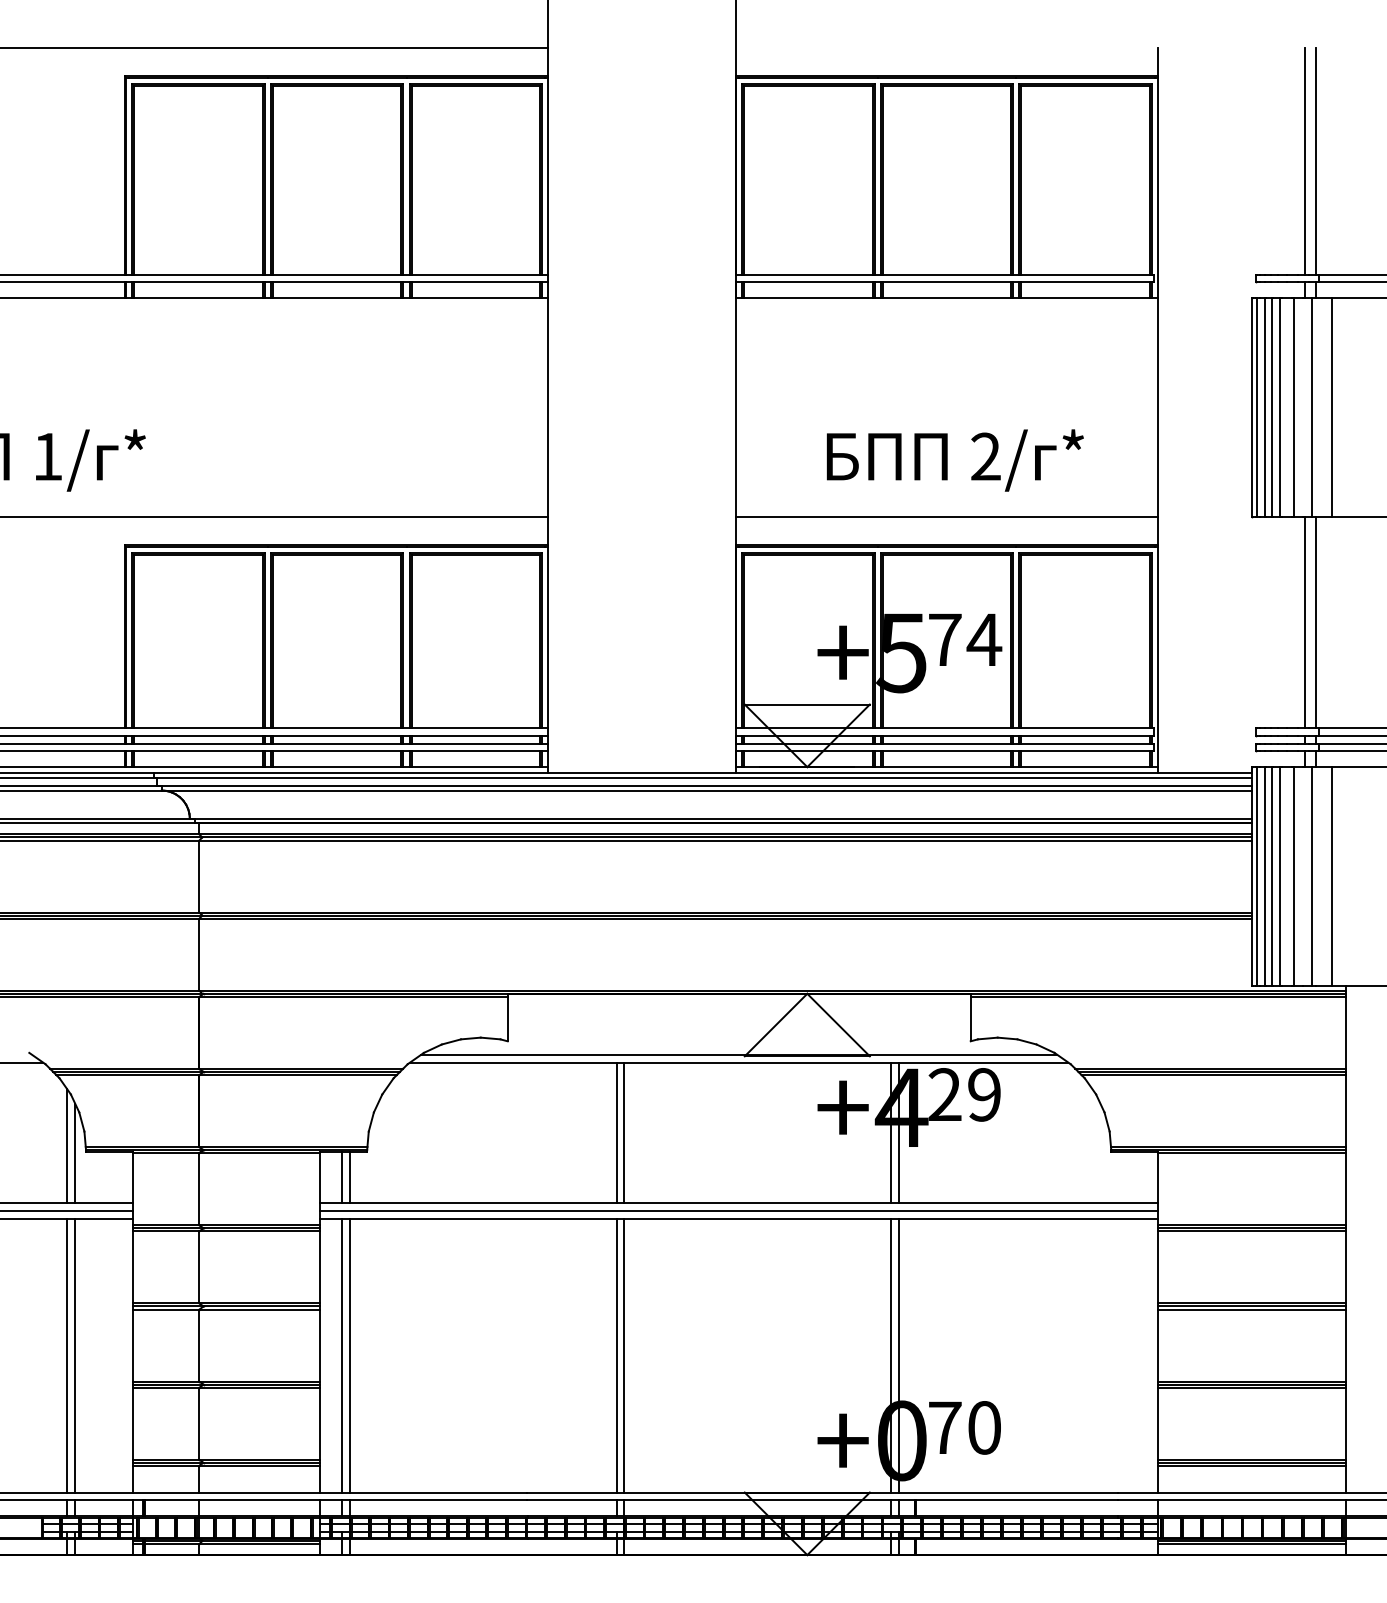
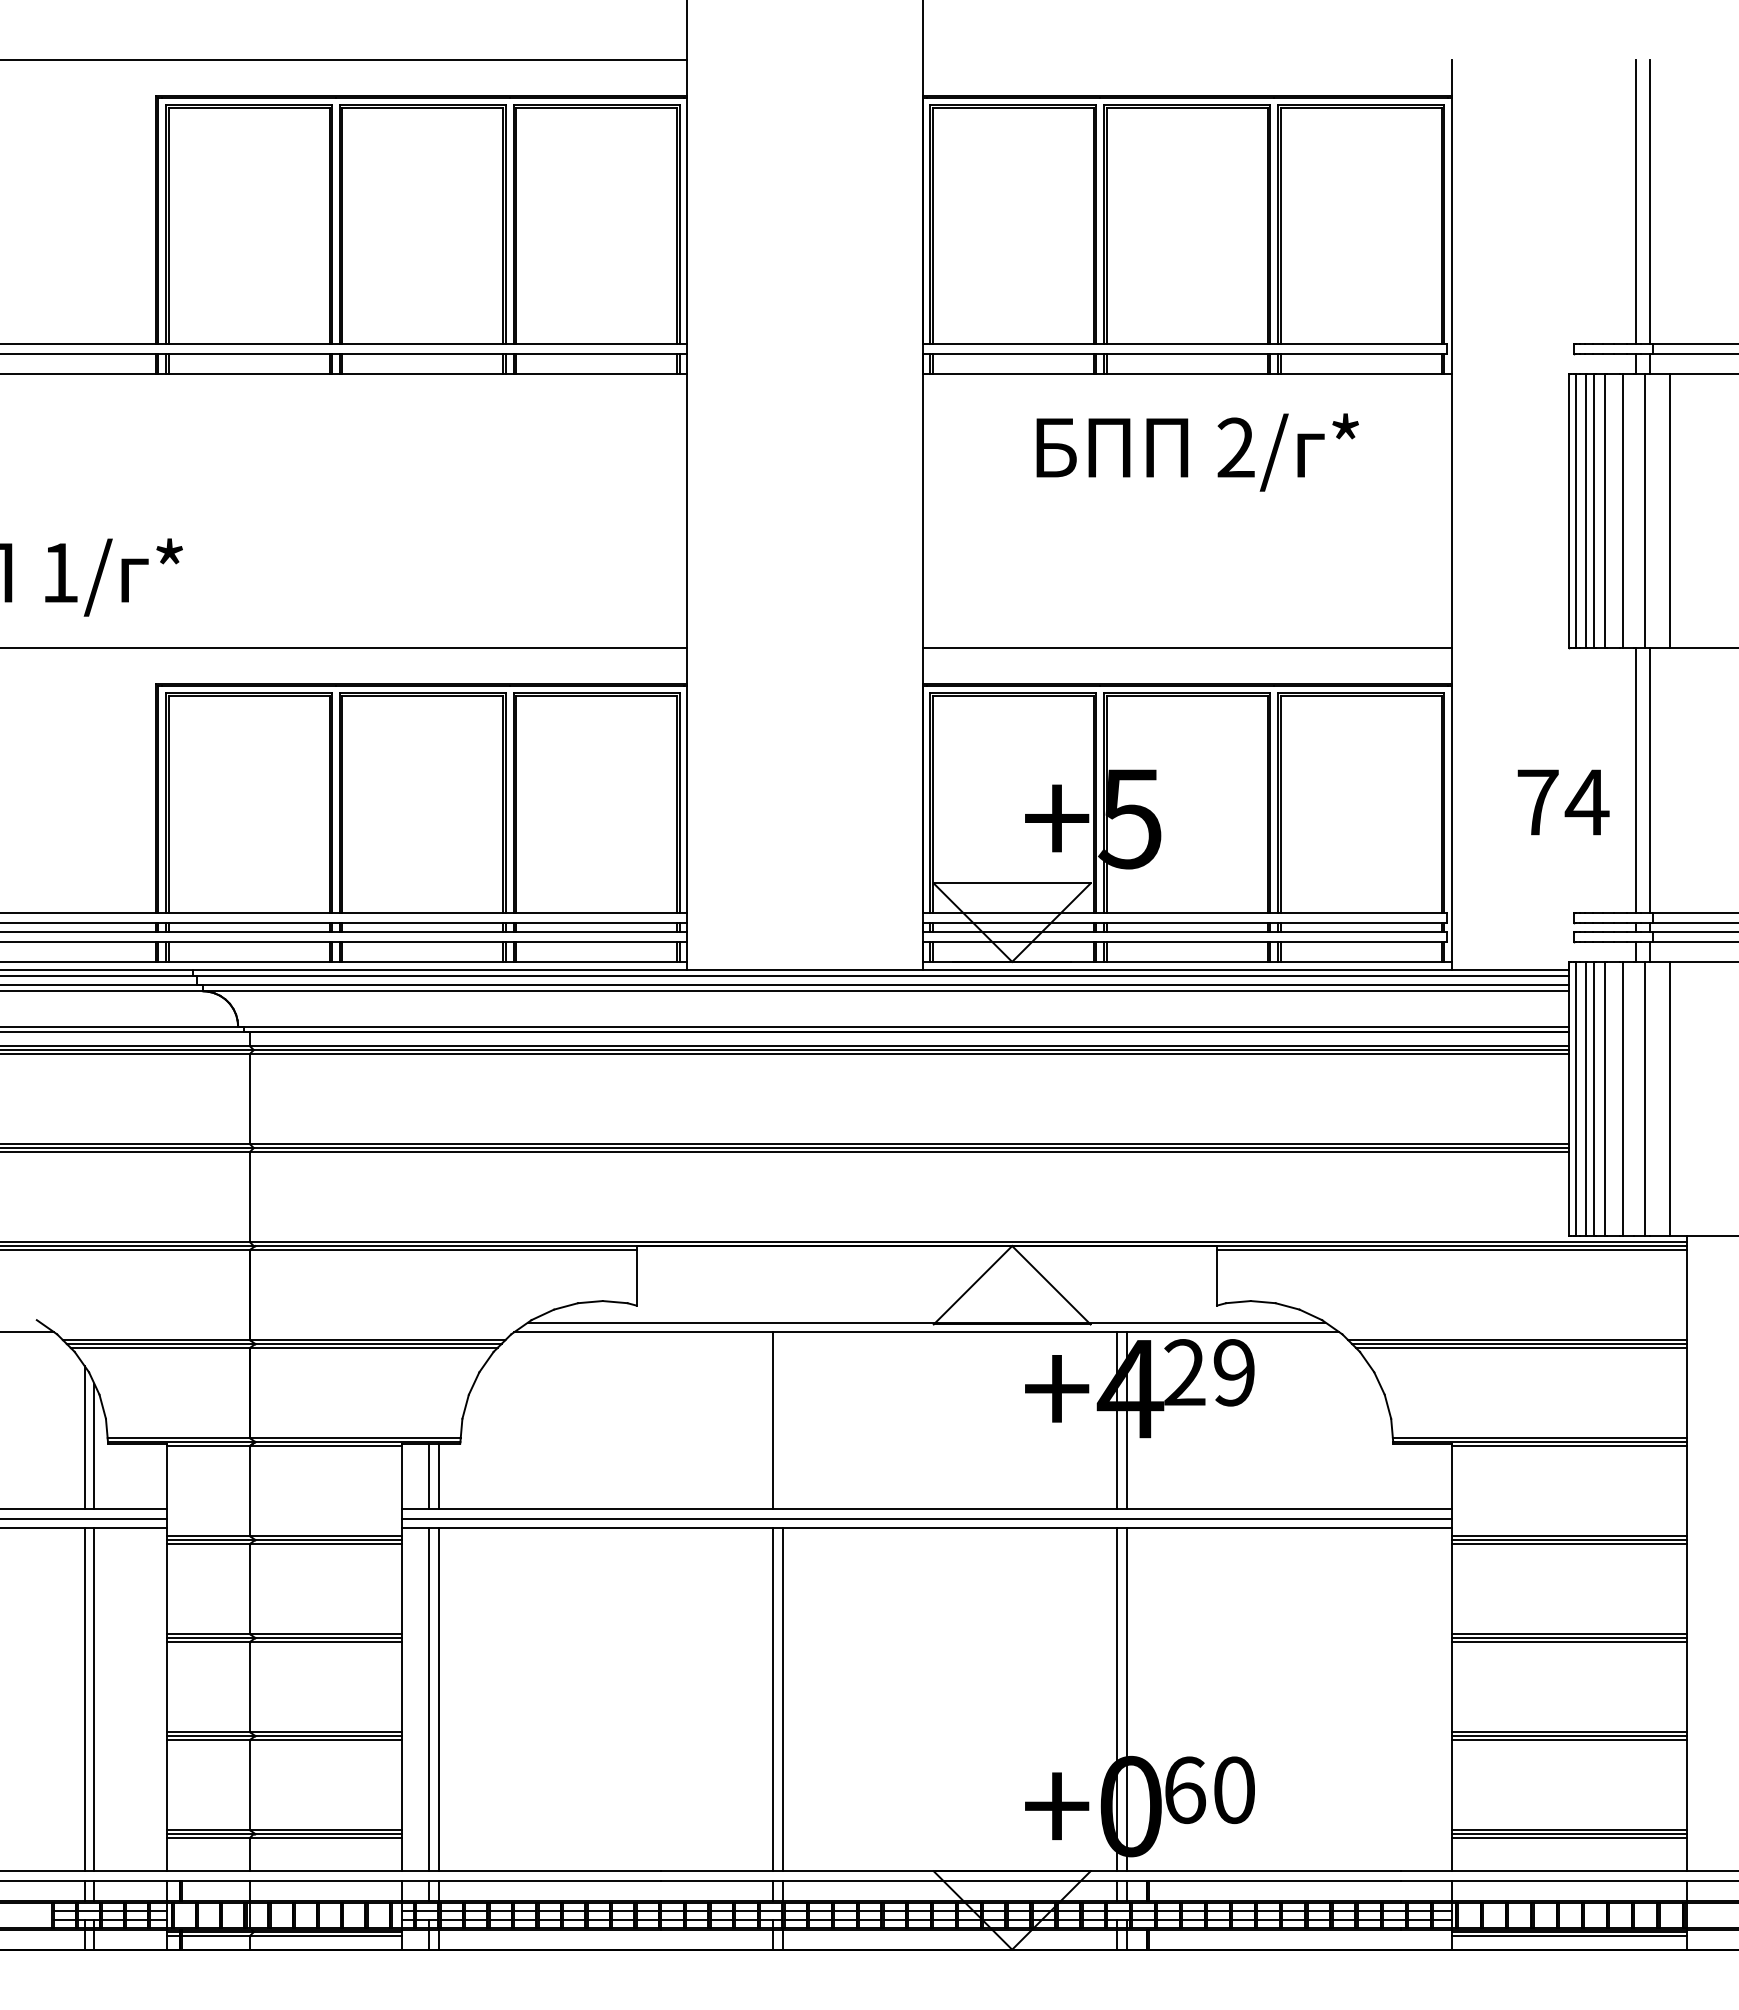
text: (955, 460) -> (1197, 452), moved
text: (965, 639) -> (1563, 802), moved
line: (624, 1132) -> (782, 1420), removed
text: (945, 1428) -> (1185, 1790), 70 -> 60

